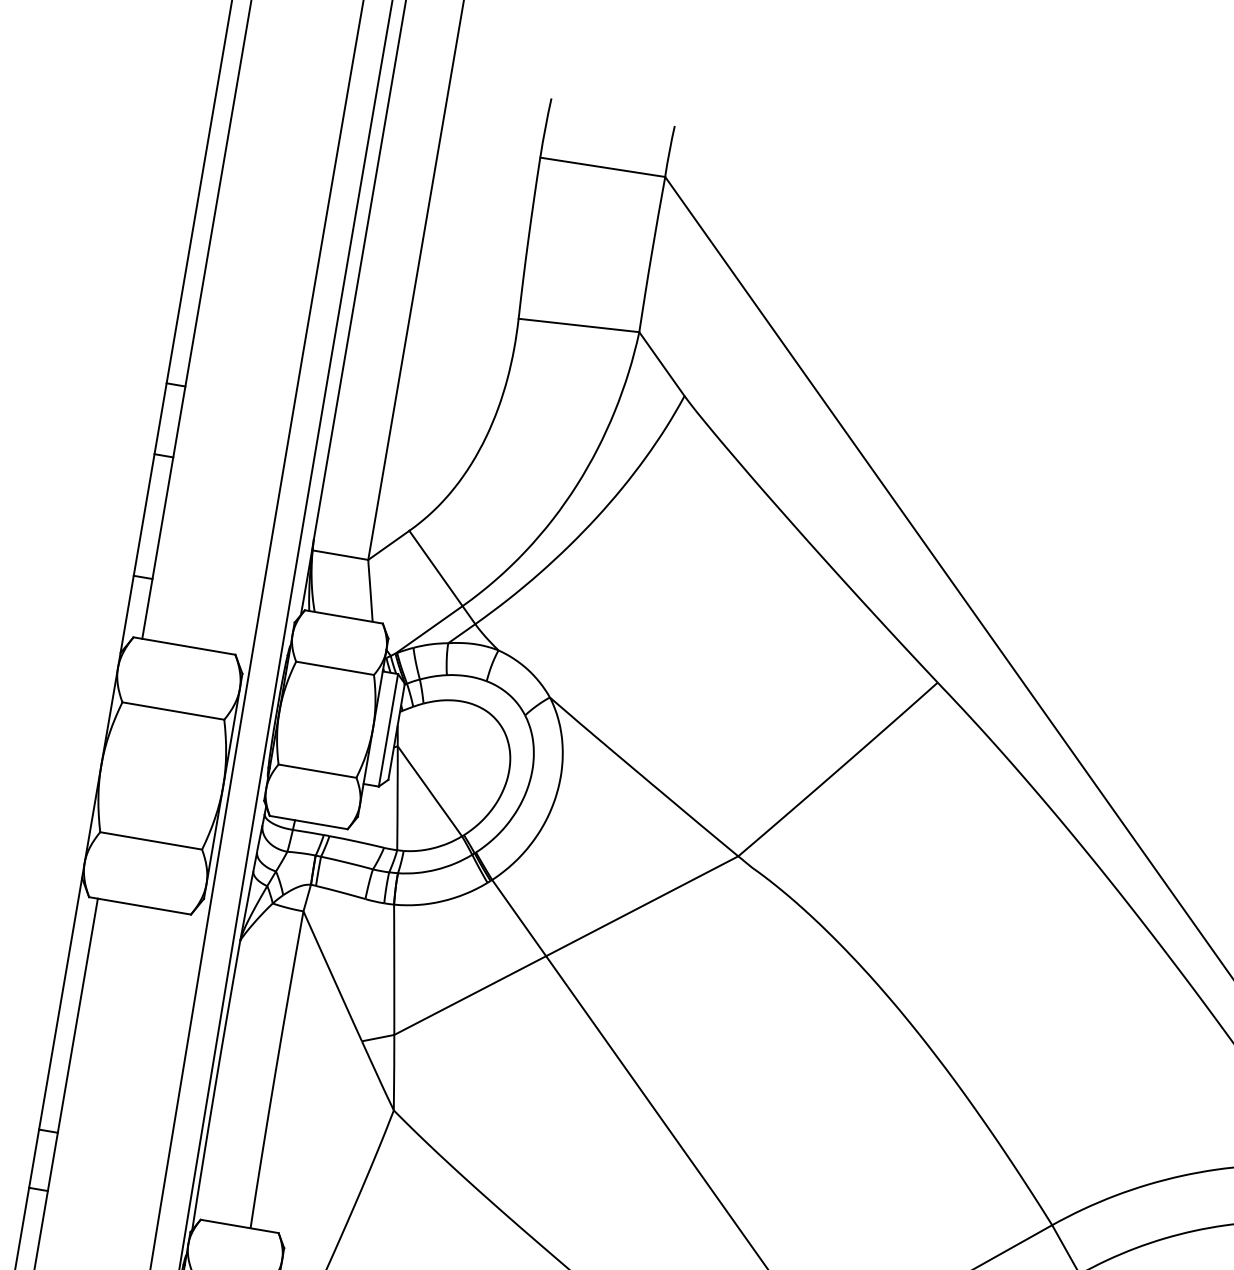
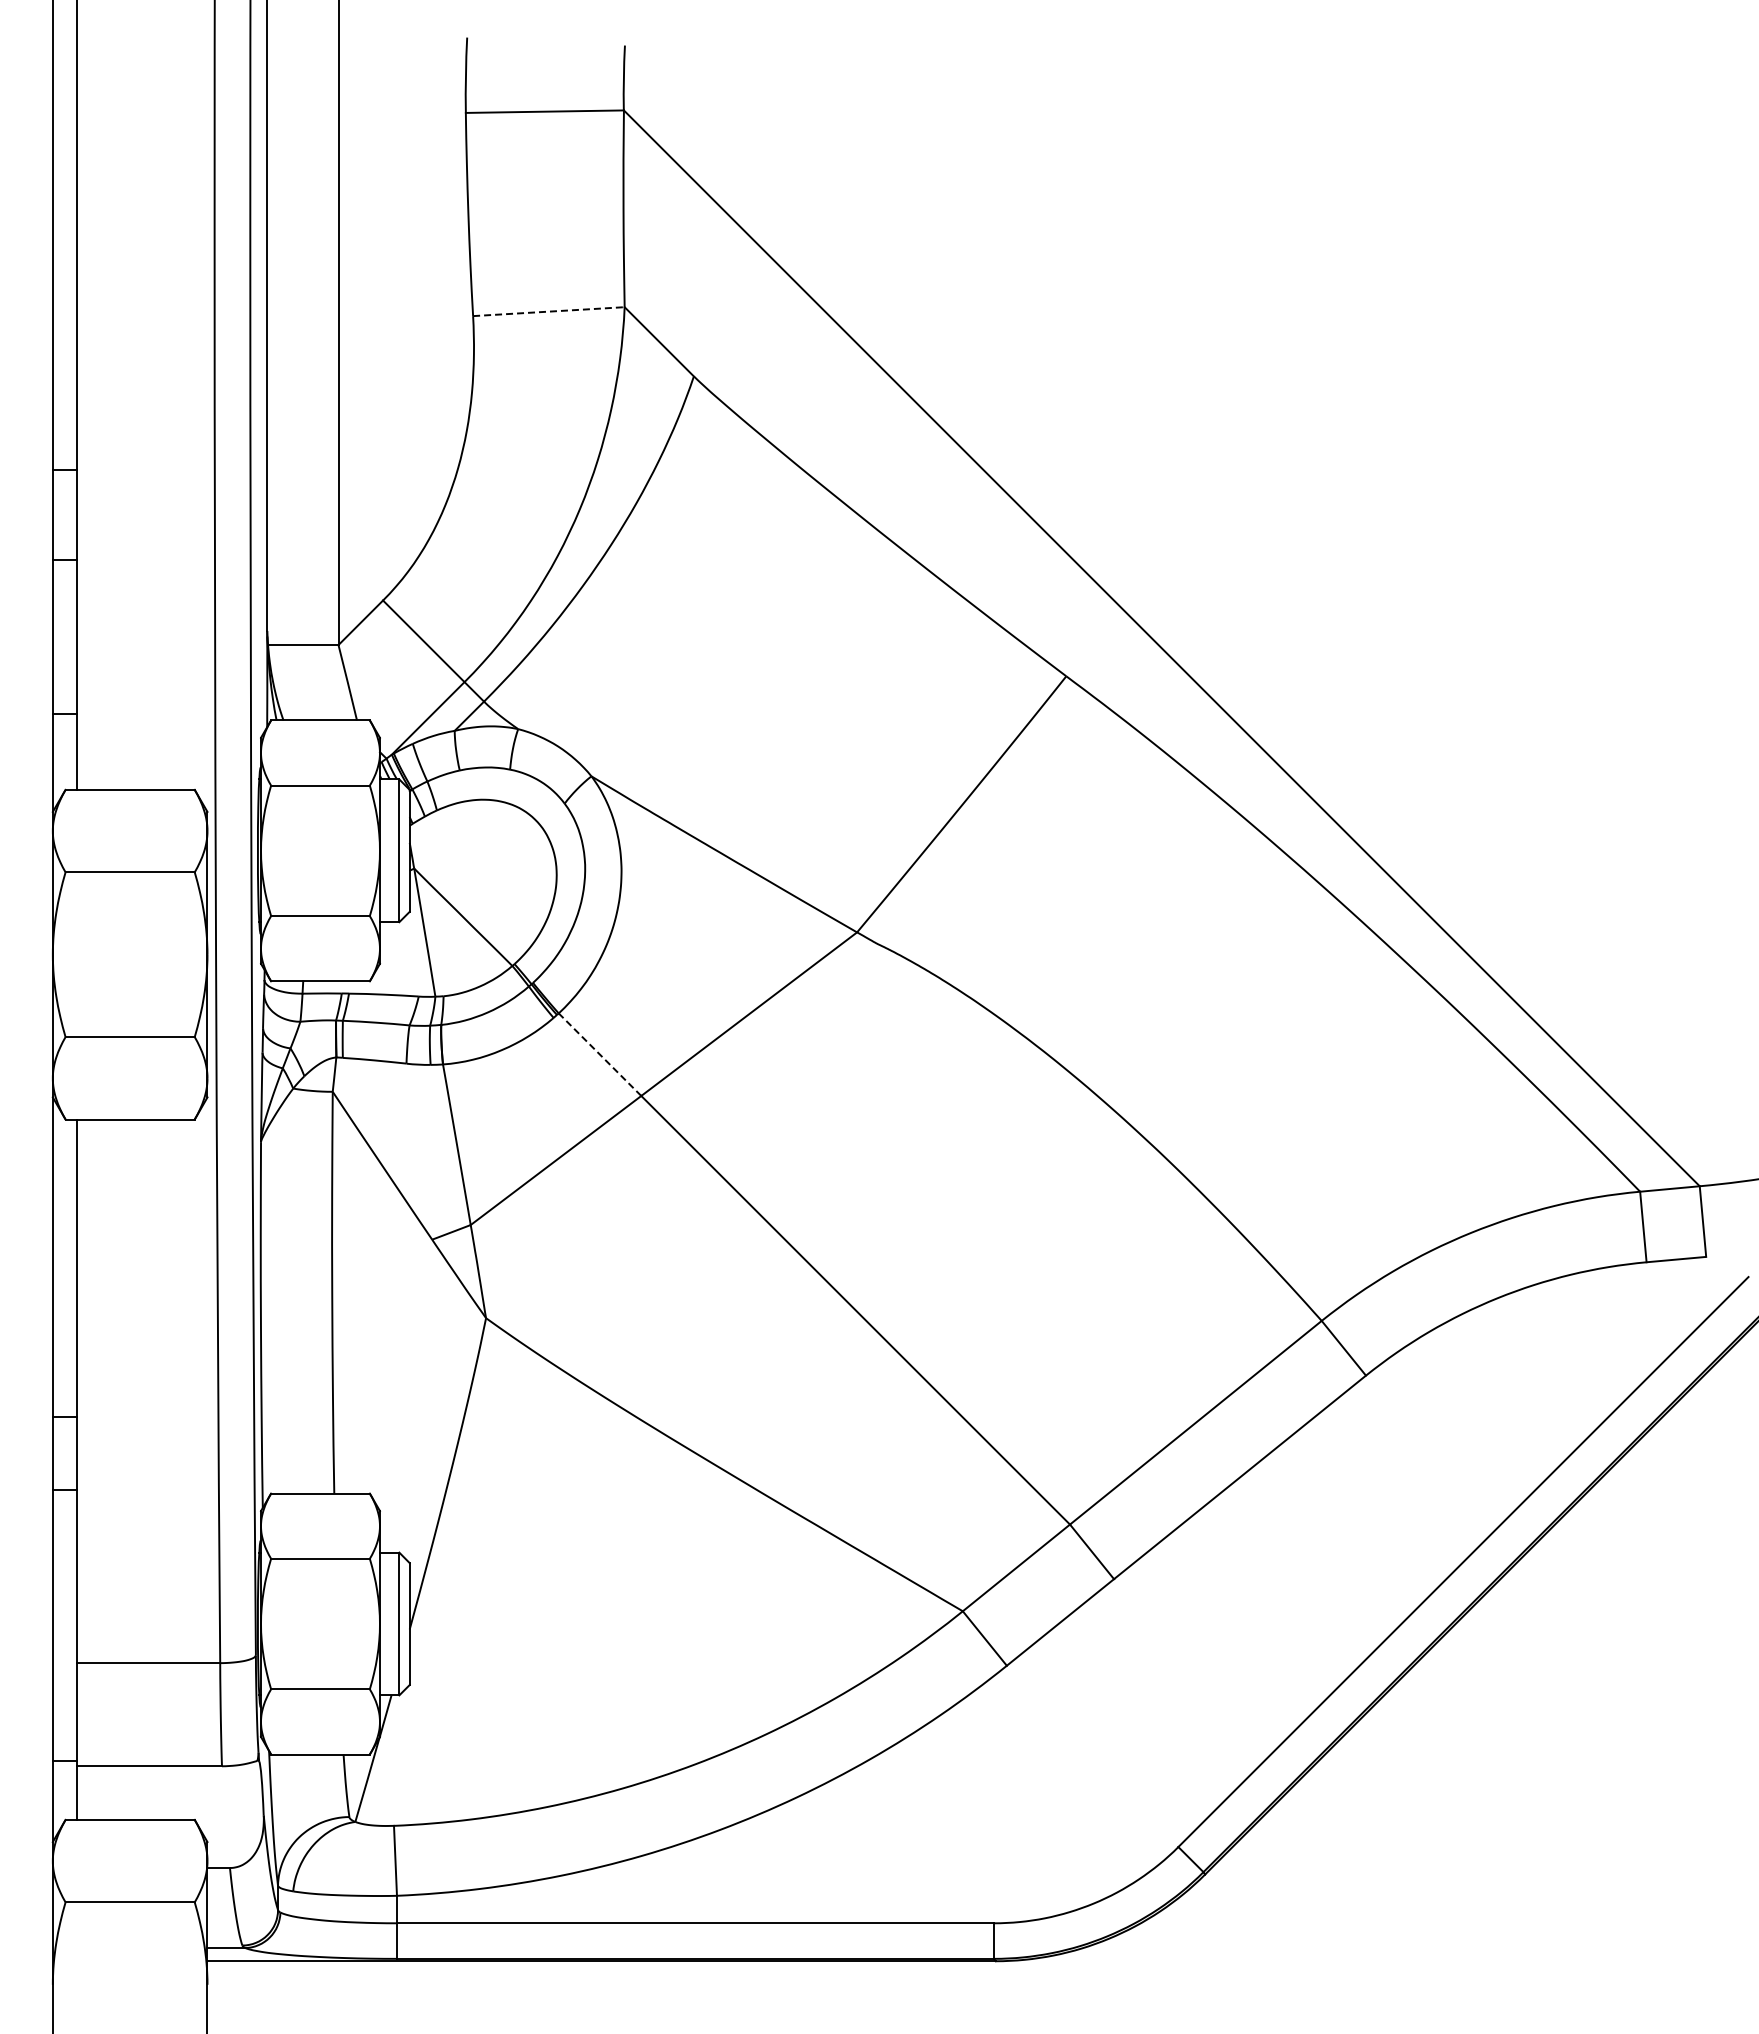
line: (578, 325) -> (548, 311), solid -> dashed
line: (518, 917) -> (599, 1054), solid -> dashed

